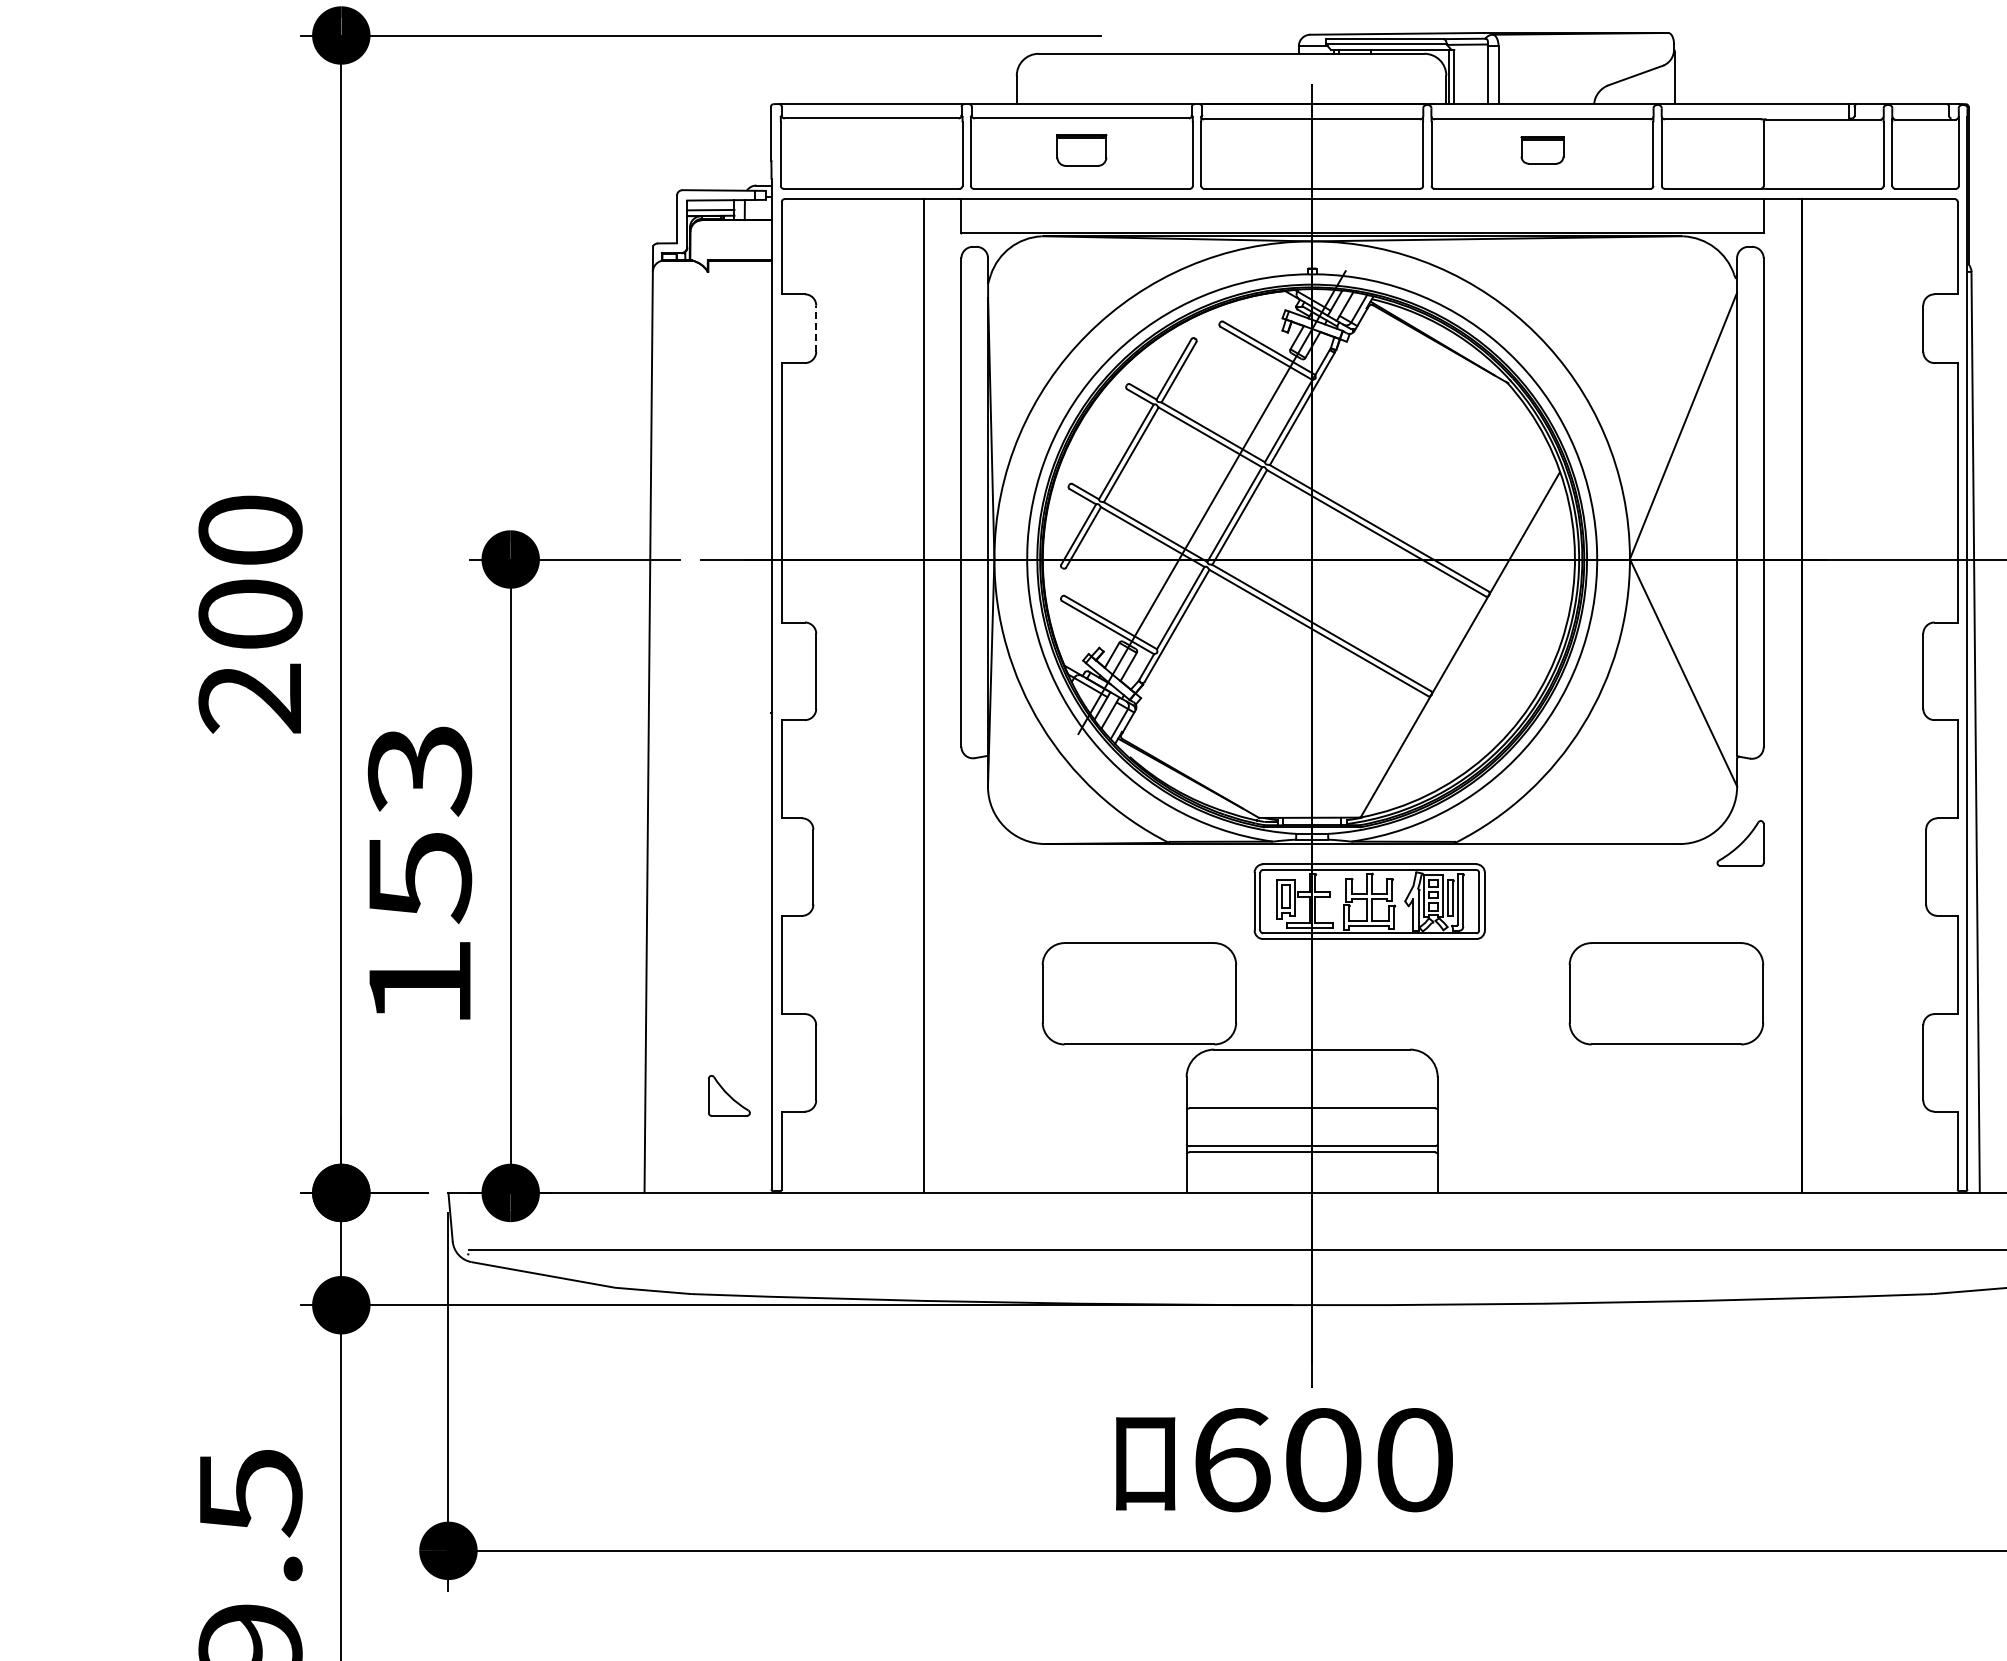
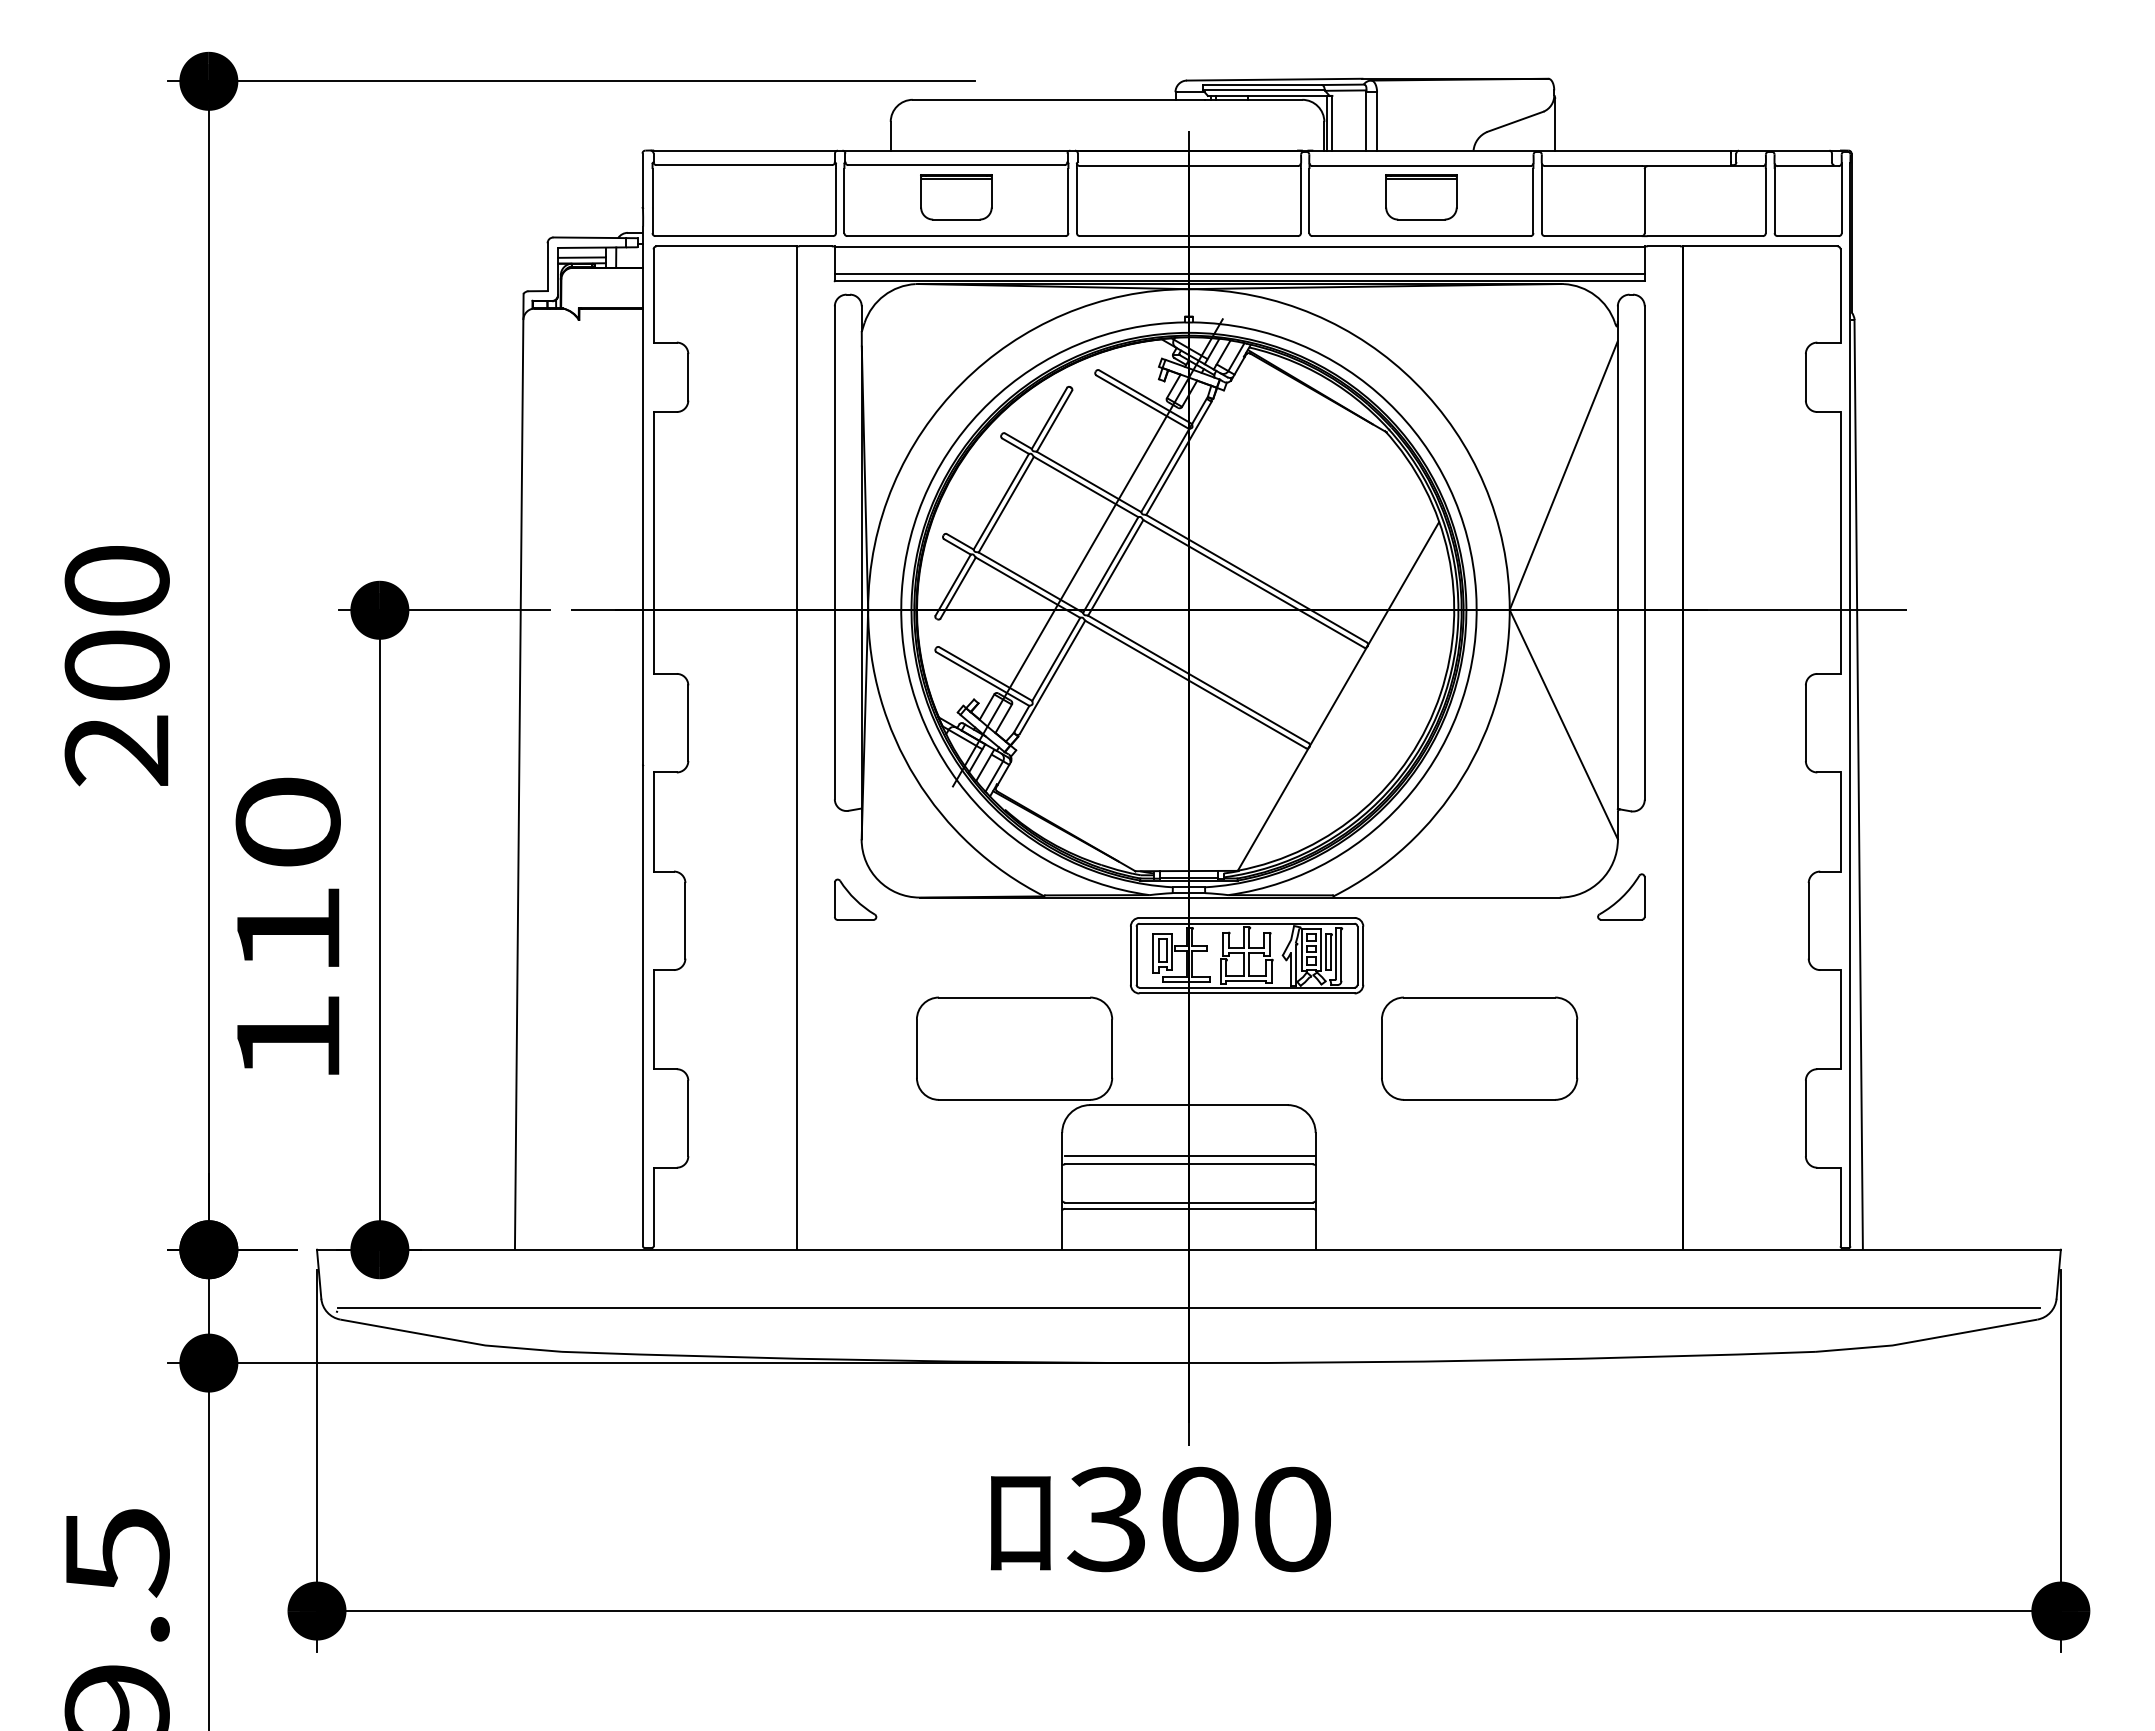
part: (1081, 150) -> (956, 197), size x1.43
part: (1542, 150) -> (1421, 197), size x1.67
line: (1362, 226) -> (1239, 274), added
line: (816, 327) -> (688, 376), dashed -> solid
text: (419, 824) -> (287, 877), 153 -> 110
part: (1666, 993) -> (1479, 1048), moved
part: (729, 1095) -> (855, 899), moved
line: (1313, 1100) -> (1190, 1156), added
text: (1231, 1460) -> (1107, 1519), 600 -> 300

